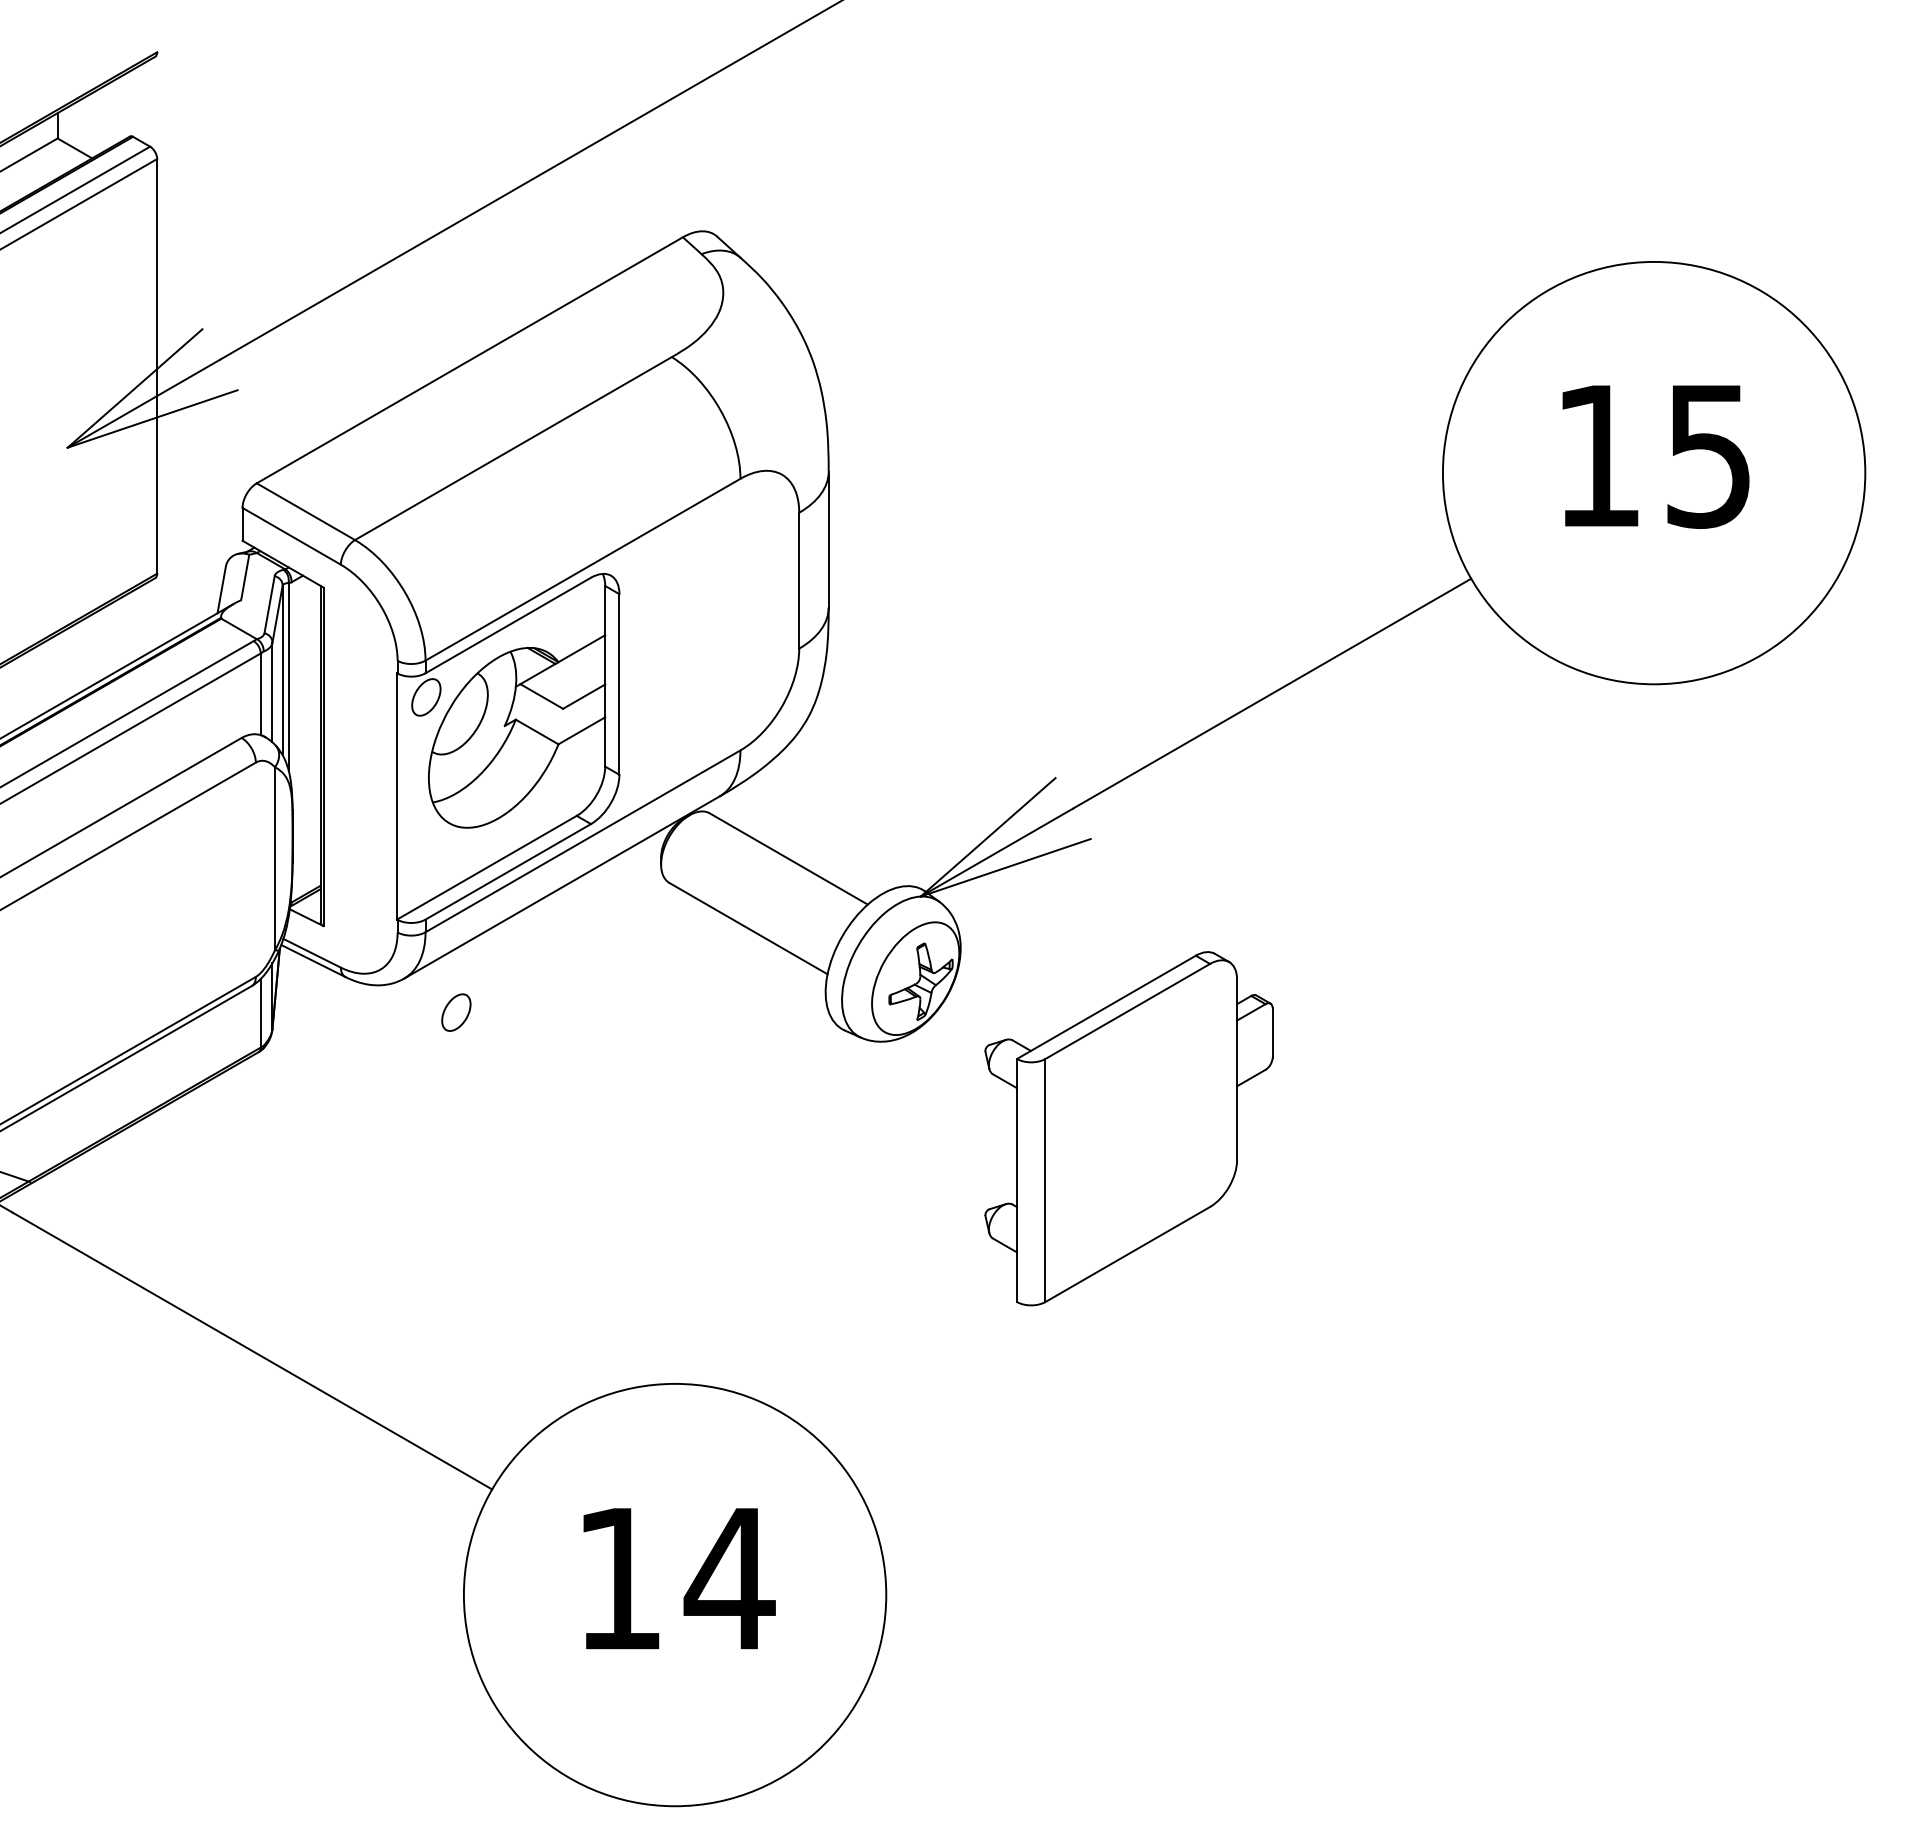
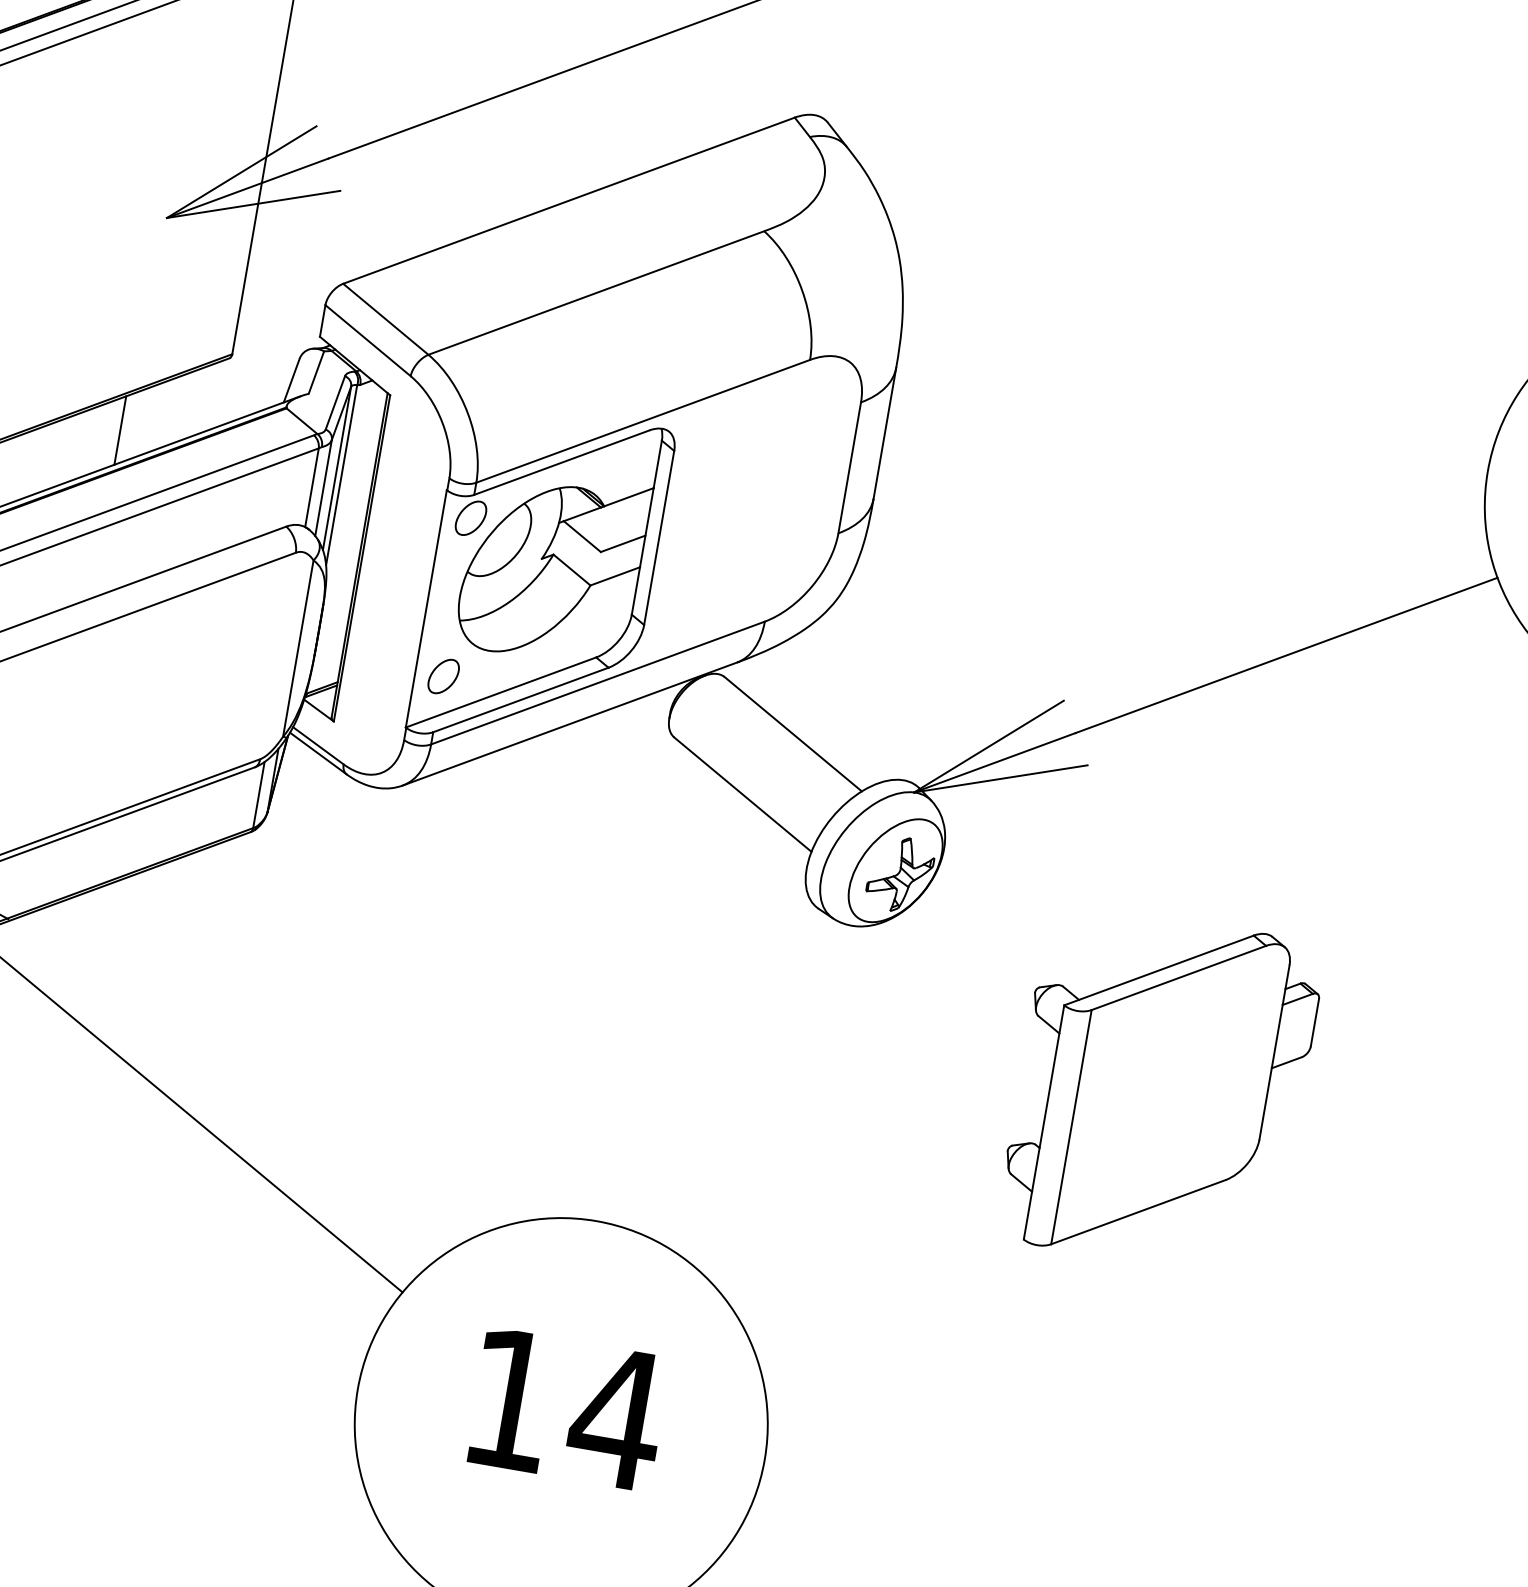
line: (57, 669) -> (120, 430), added
part: (456, 1012) -> (443, 676), moved
part: (1128, 1128) -> (1160, 1090), moved

